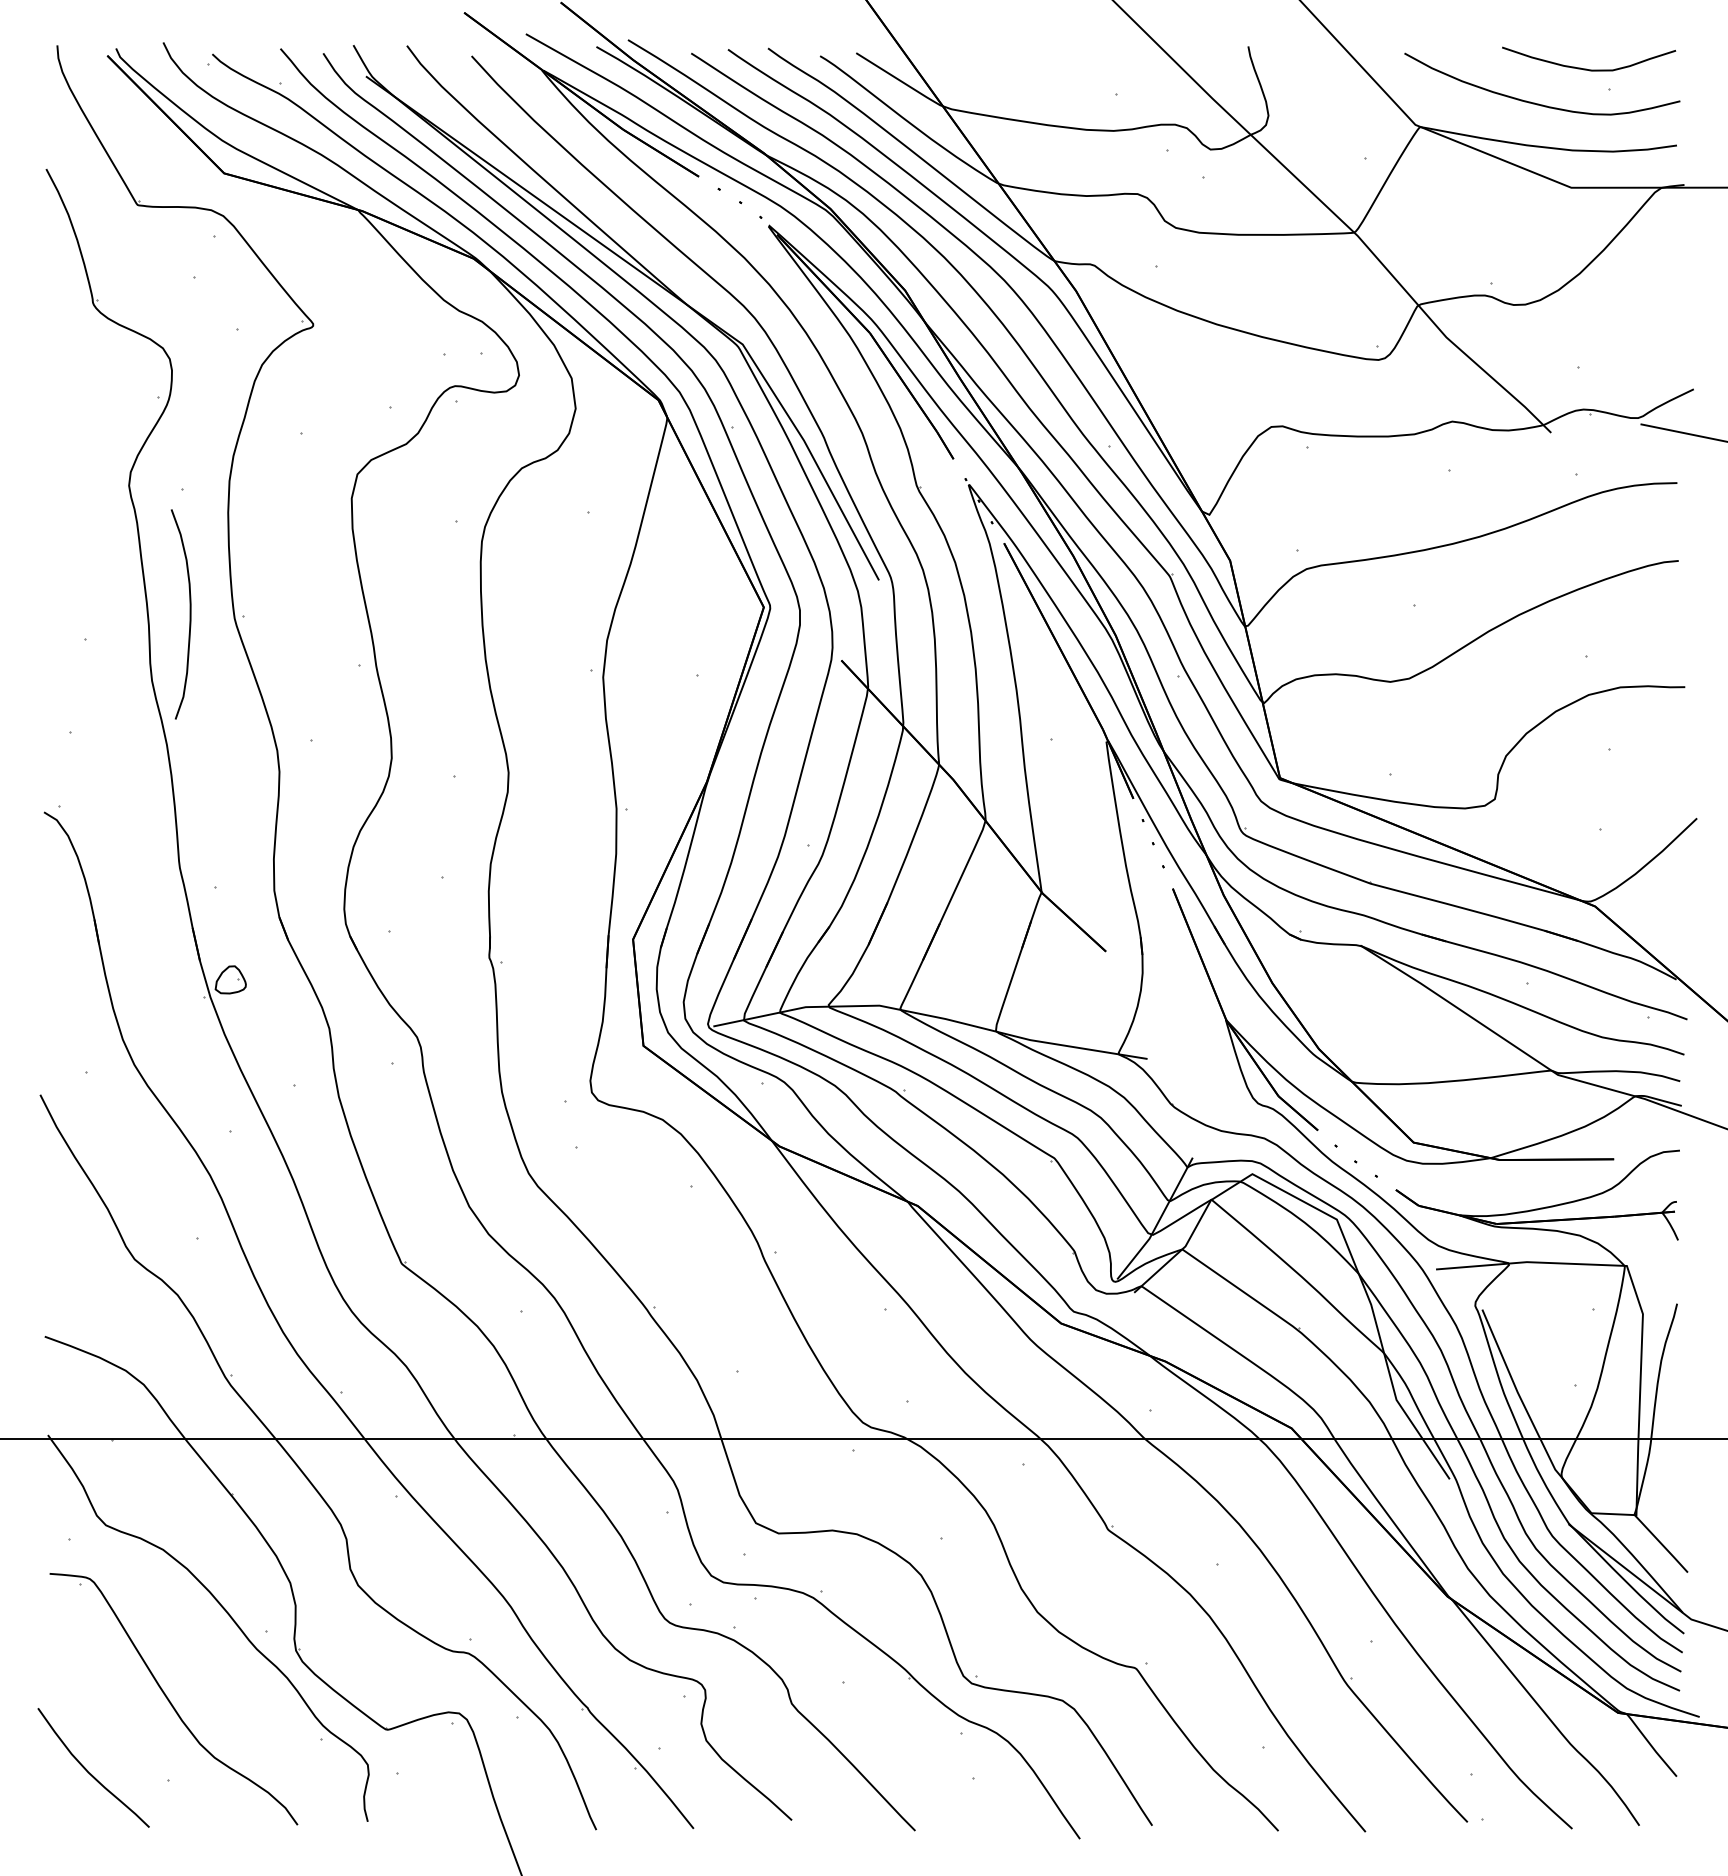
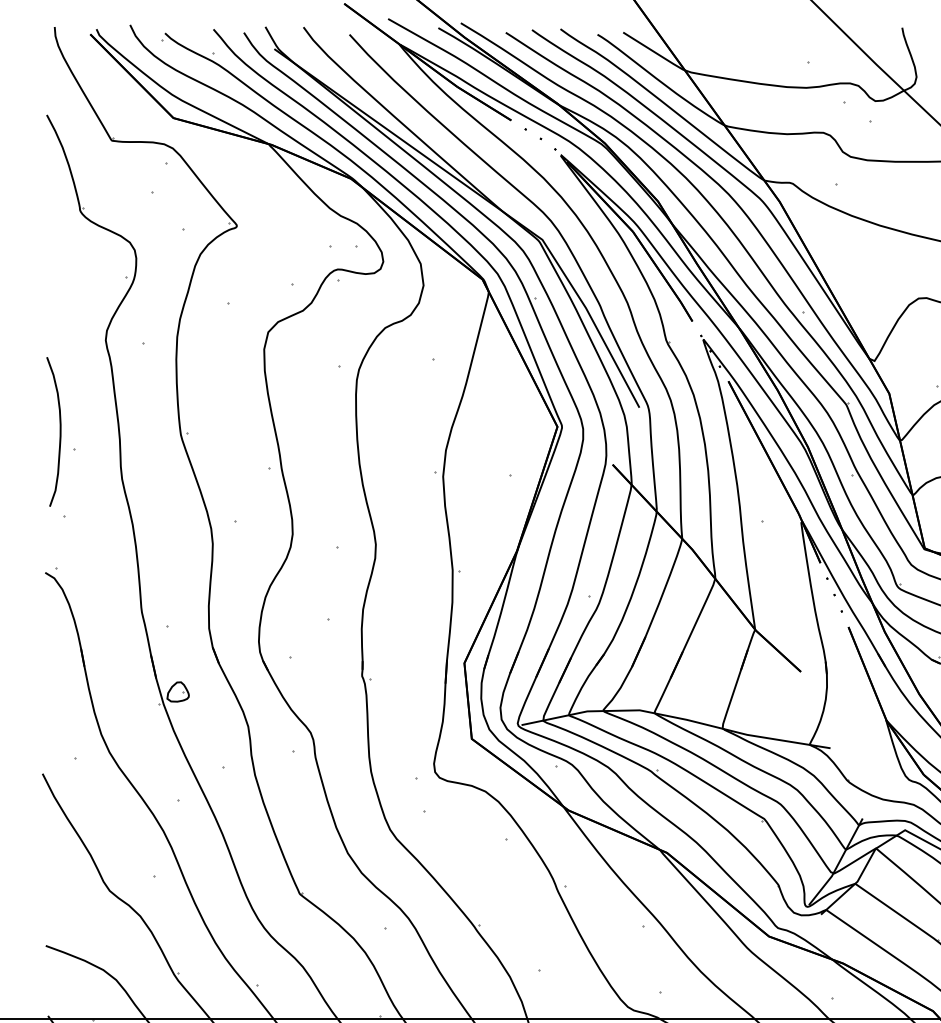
curve: (189, 614) -> (59, 431), moved

